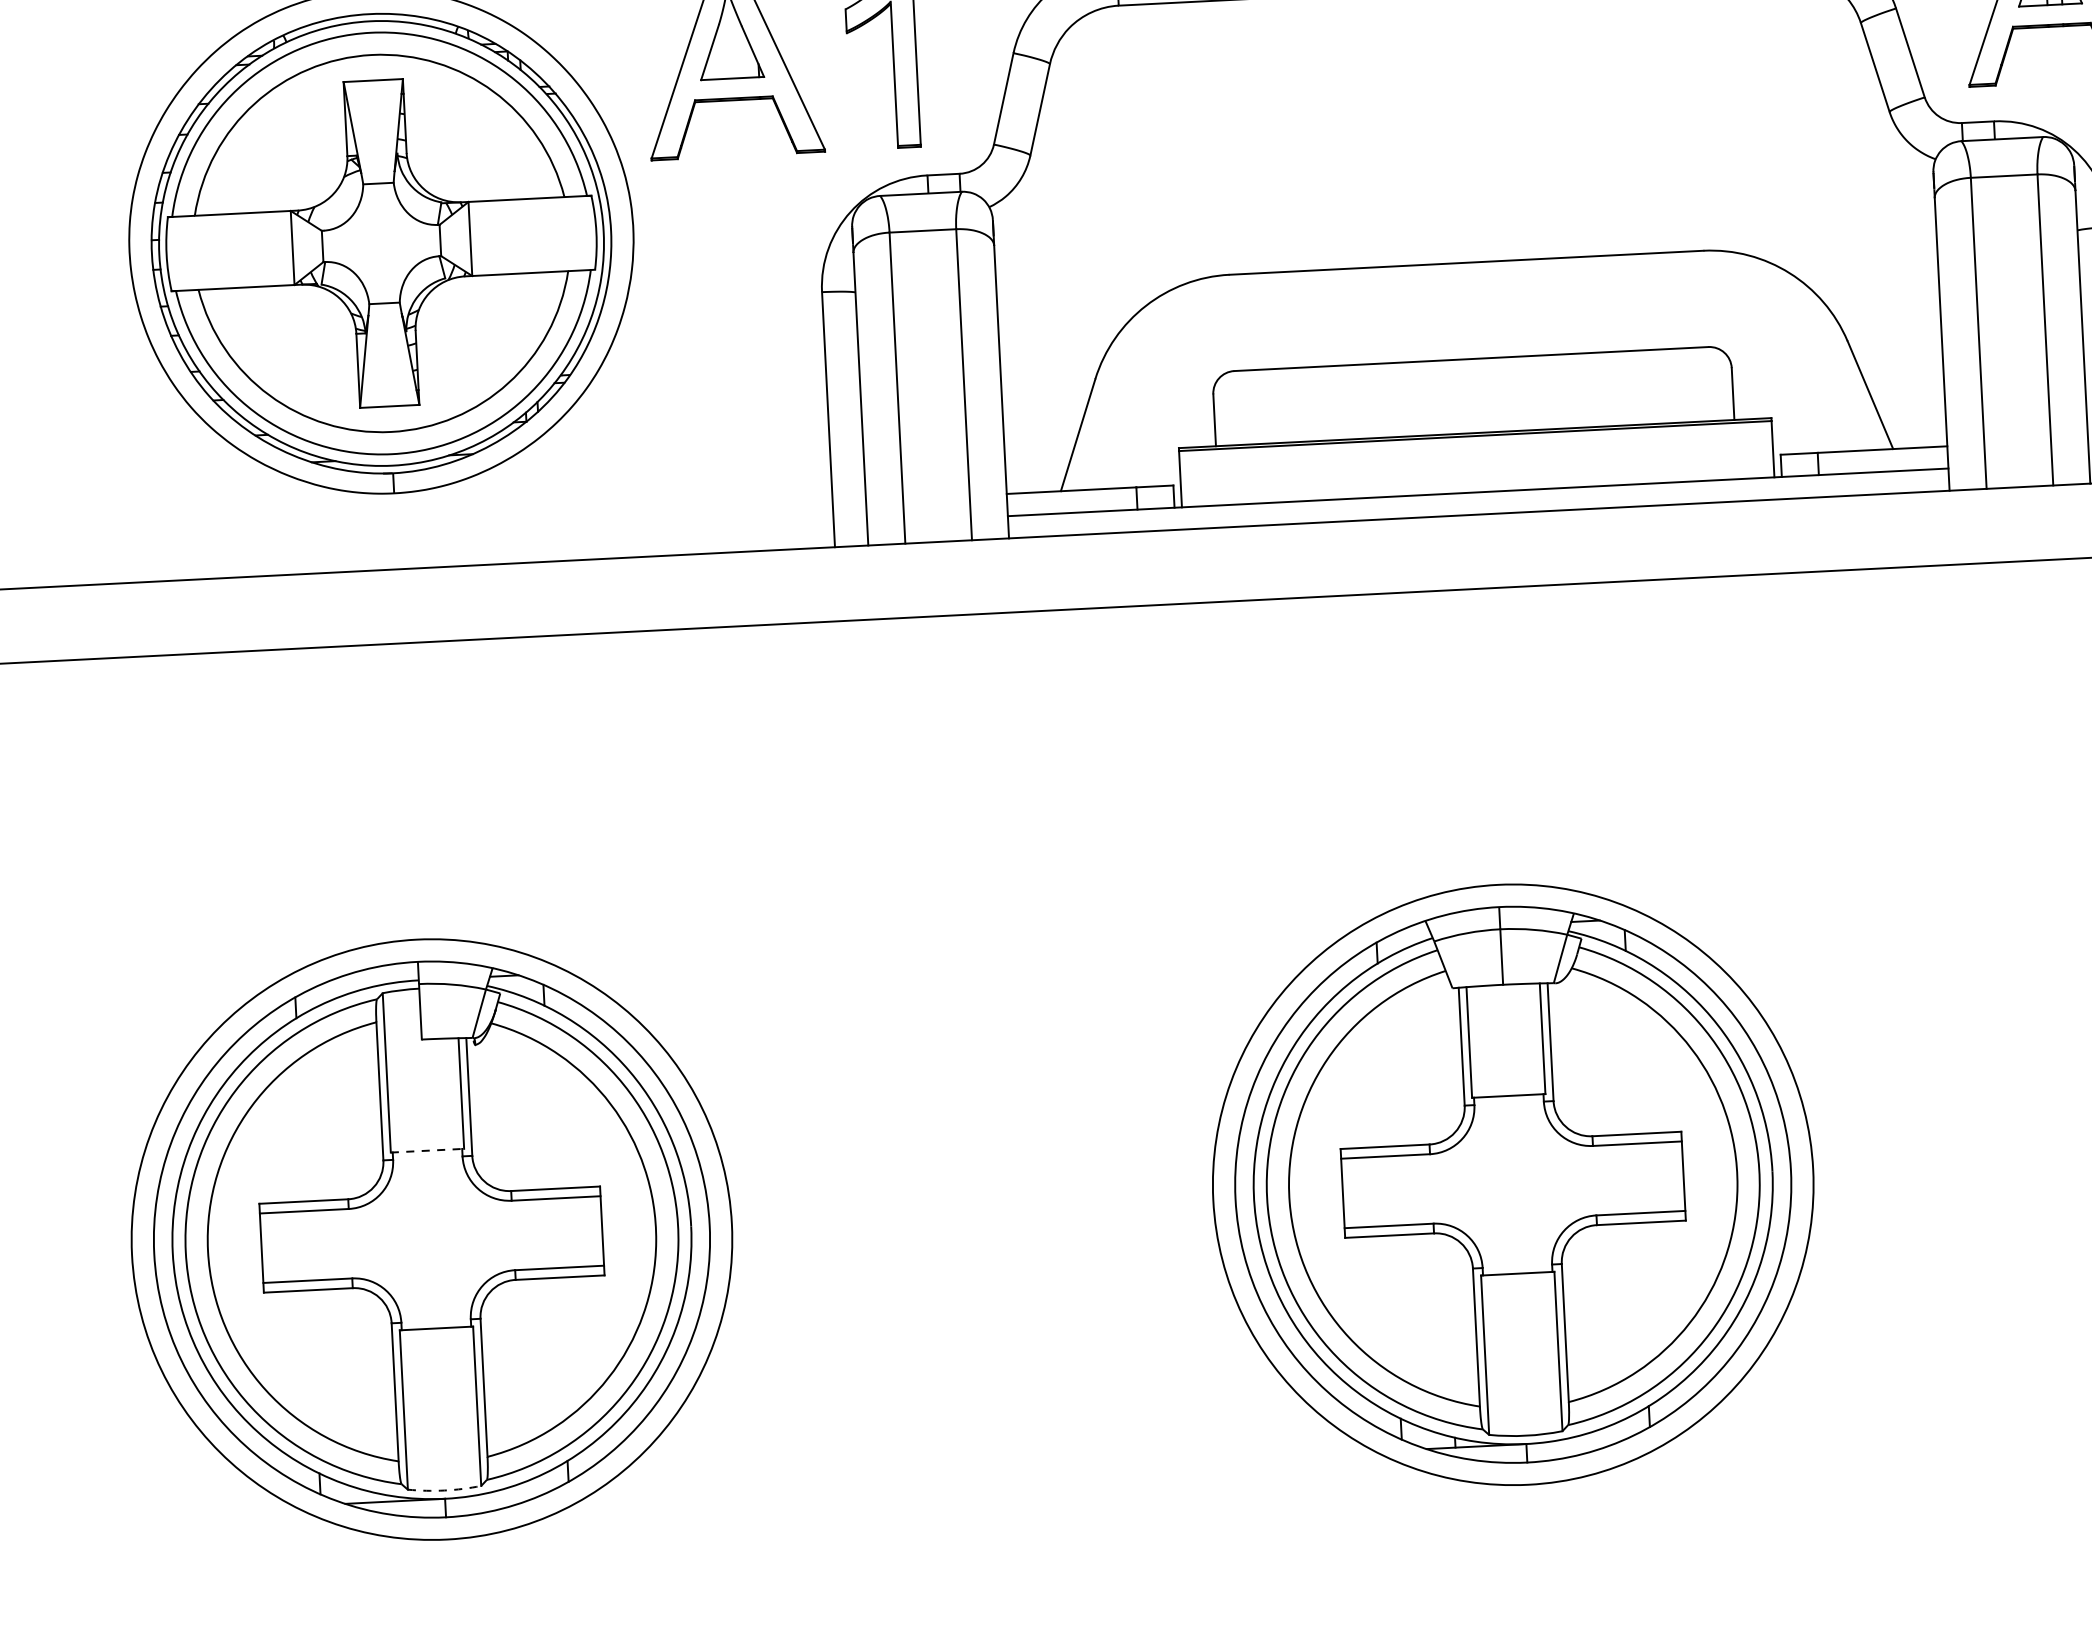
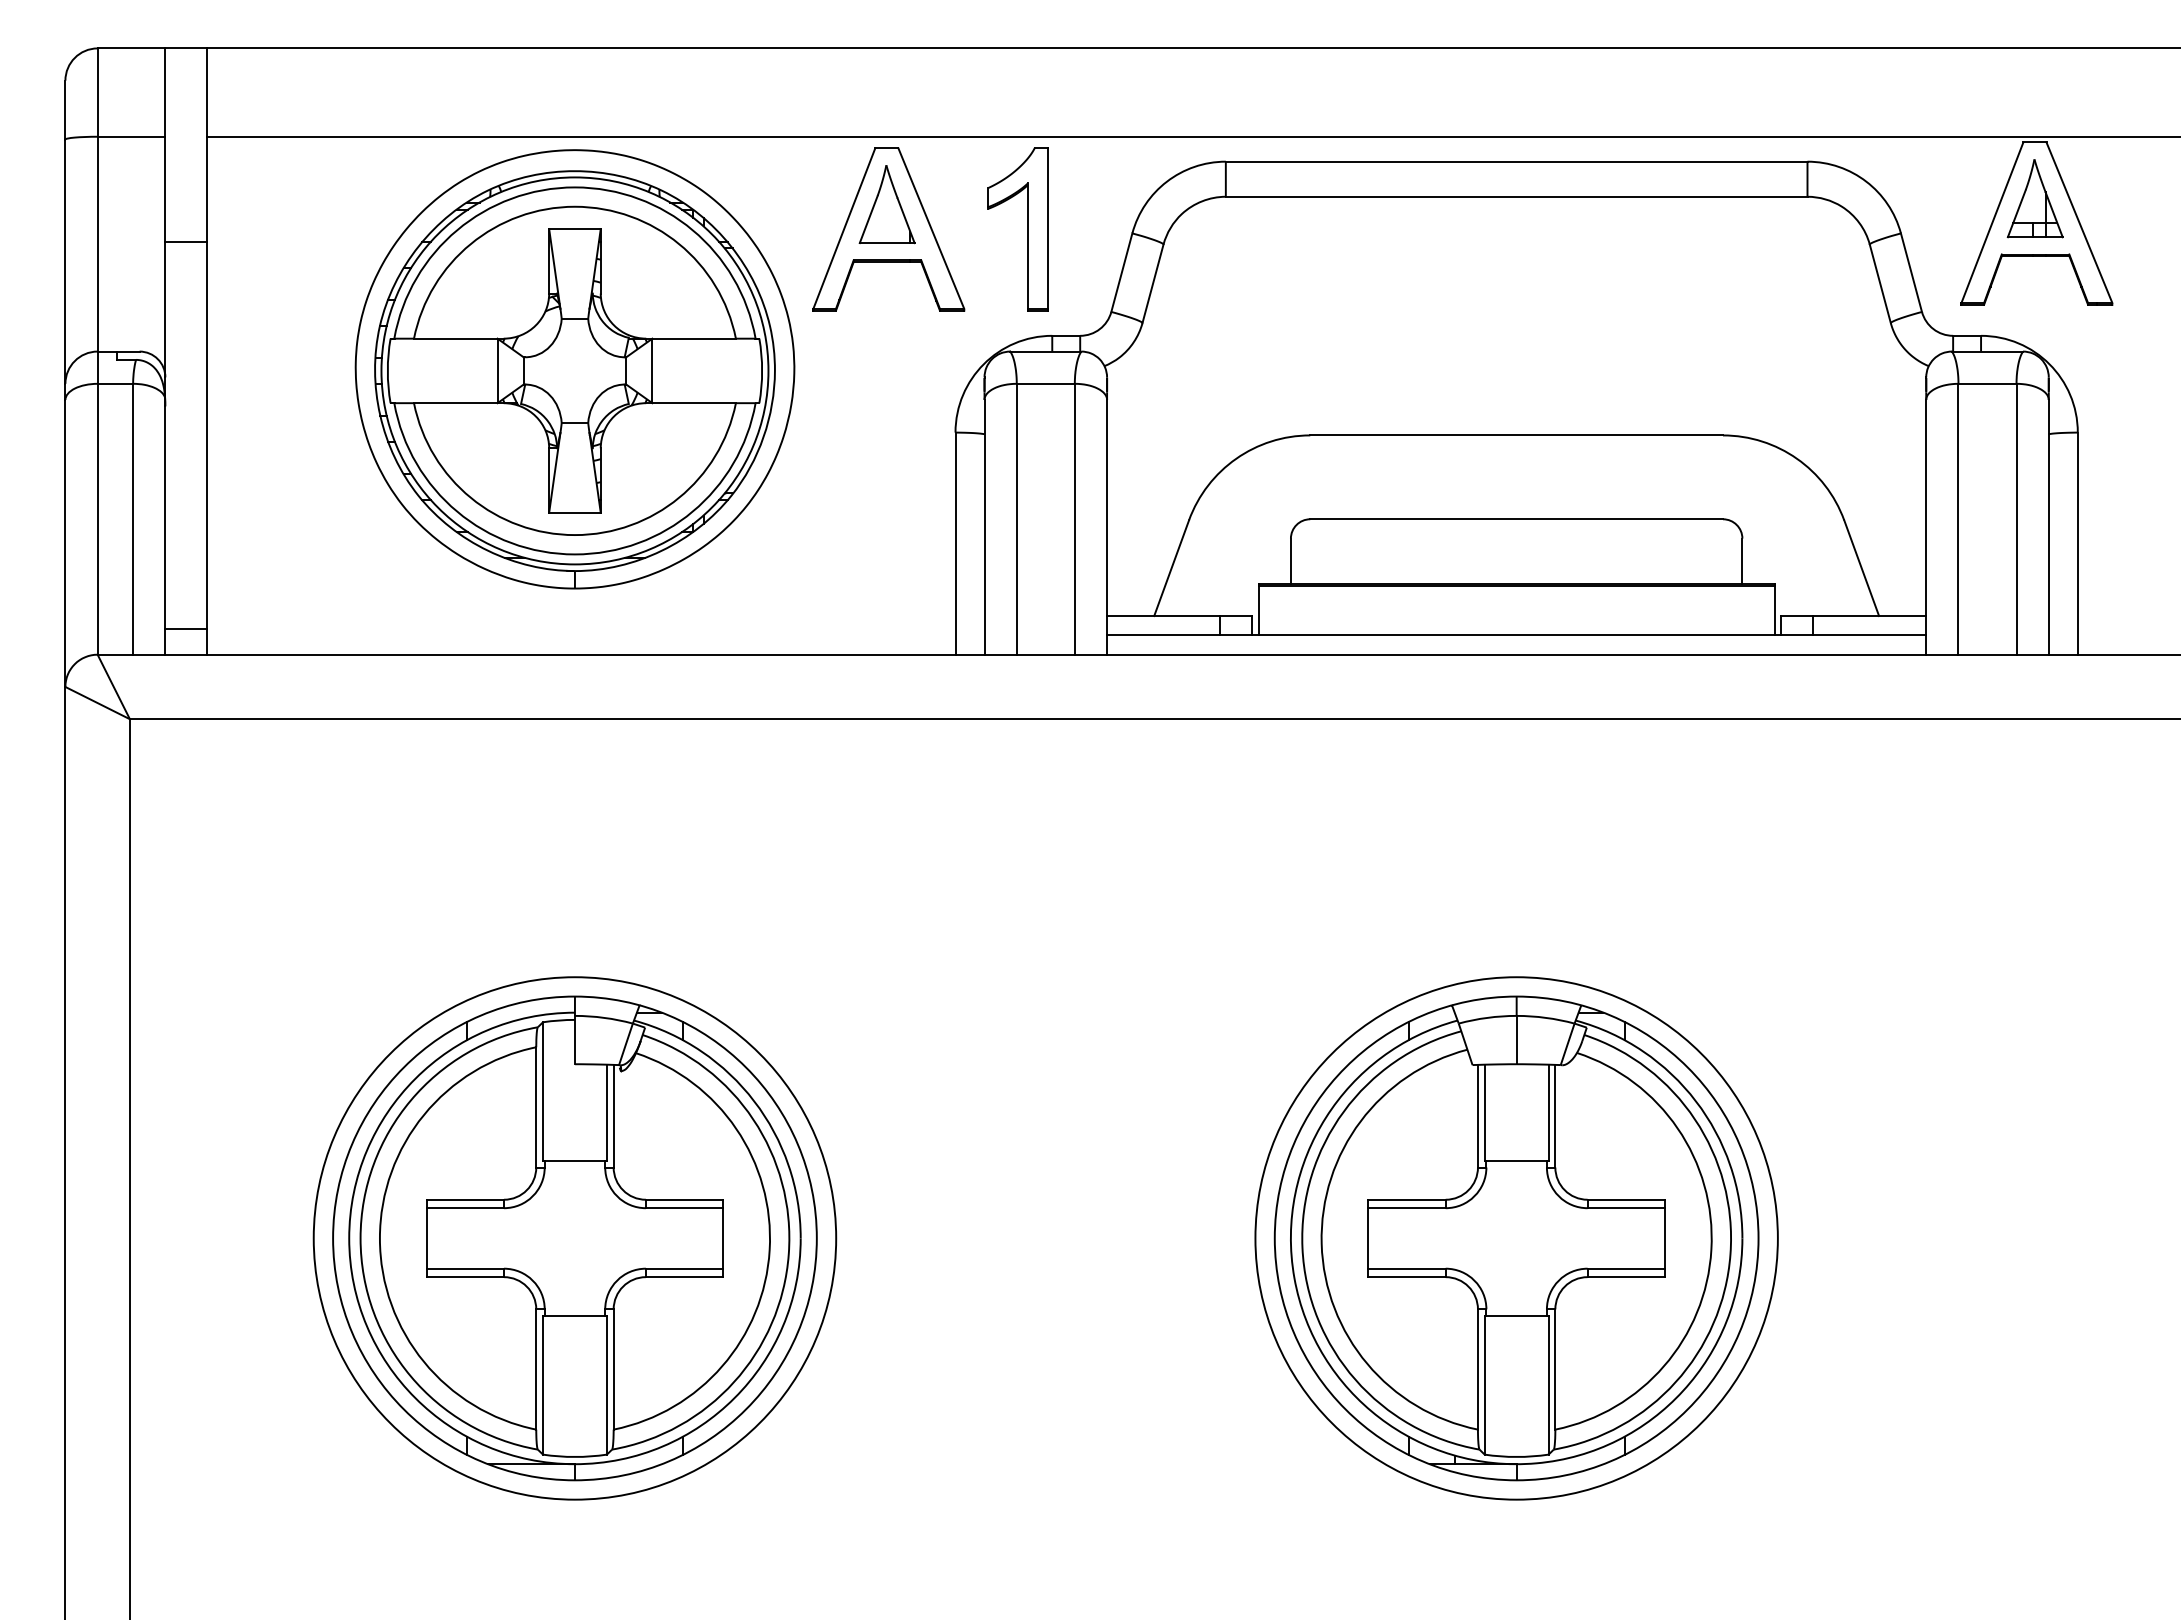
line: (426, 1151) -> (574, 1161), dashed -> solid
arc: (444, 1489) -> (574, 1456), dashed -> solid

